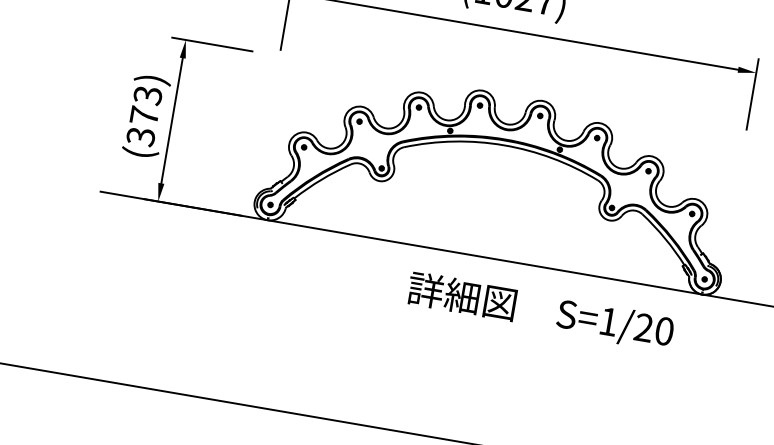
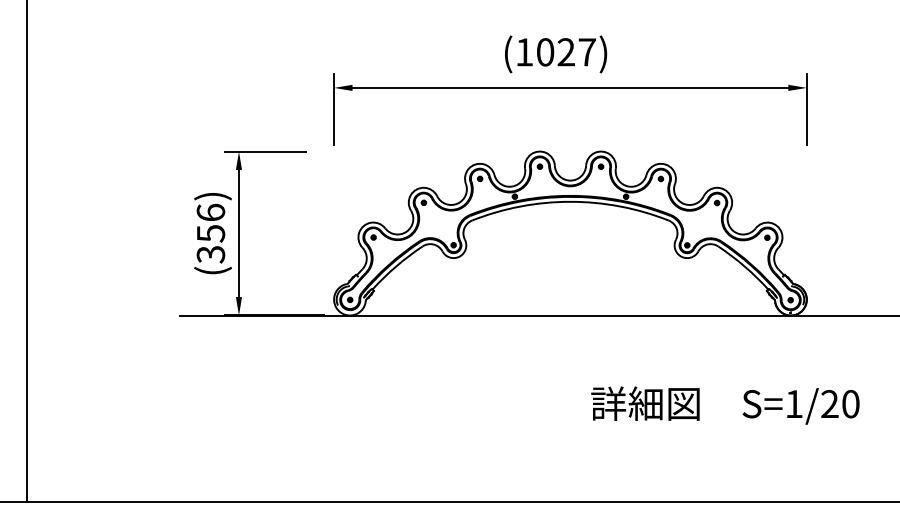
text: (145, 105) -> (210, 222), (373) -> (356)
text: (540, 311) -> (725, 405), moved

